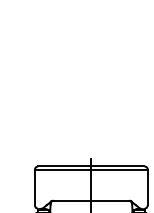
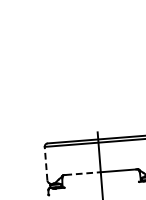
line: (34, 187) -> (45, 163), solid -> dashed
line: (72, 200) -> (82, 173), solid -> dashed

